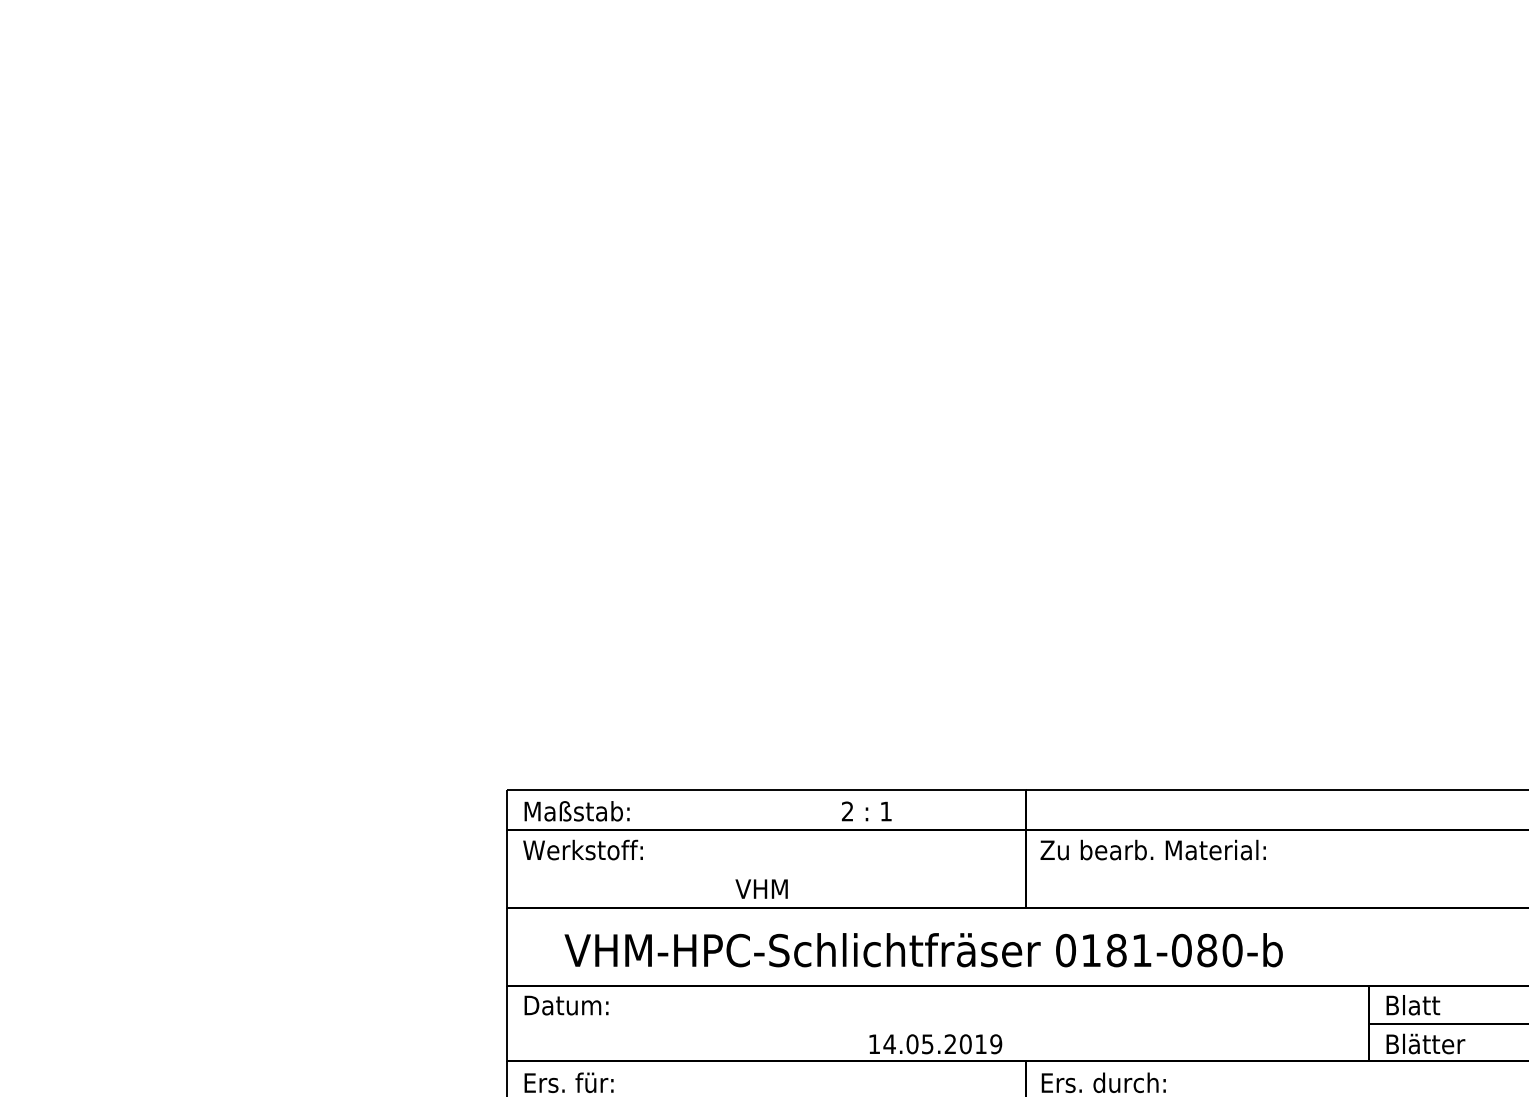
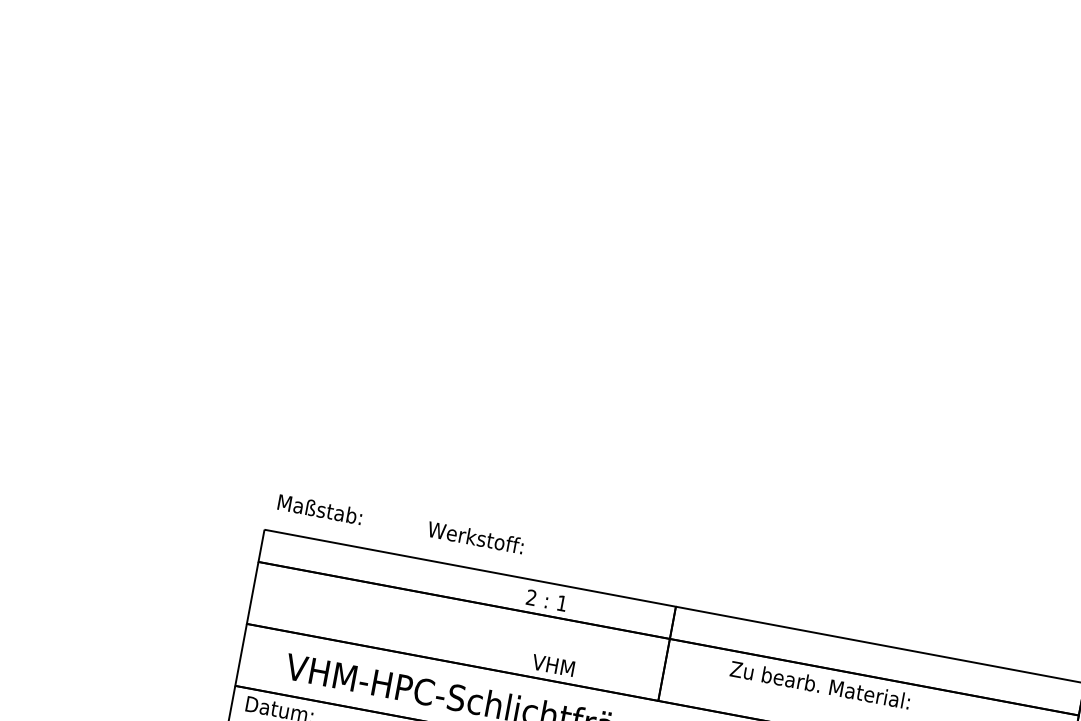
text: (576, 811) -> (319, 509), moved
text: (582, 849) -> (475, 537), moved
text: (1152, 849) -> (819, 684), moved
text: (761, 888) -> (553, 664), moved

